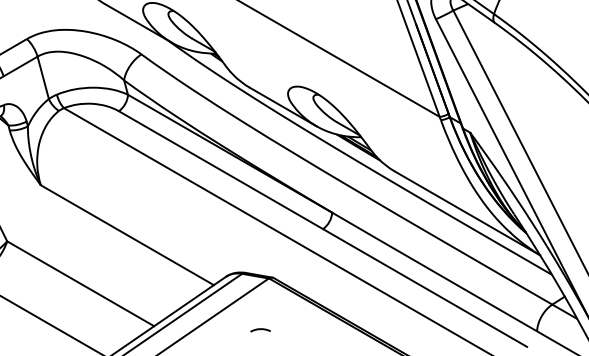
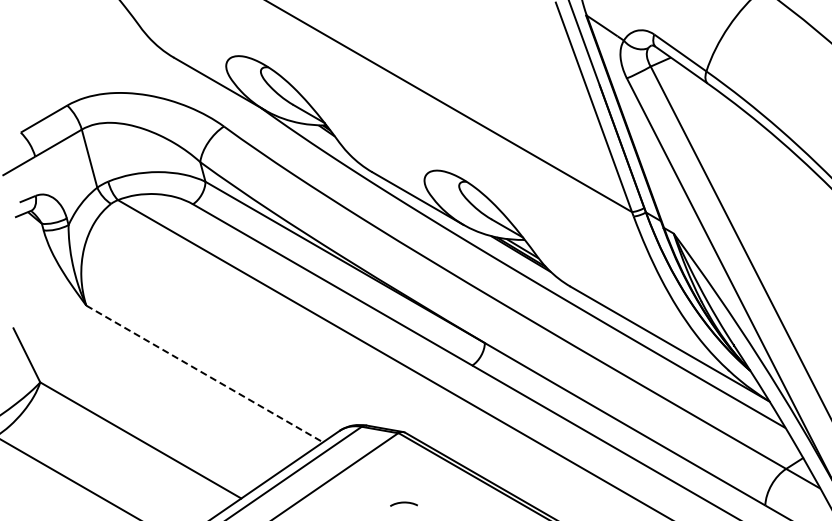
line: (127, 234) -> (204, 373), solid -> dashed
curve: (260, 329) -> (403, 503), moved

